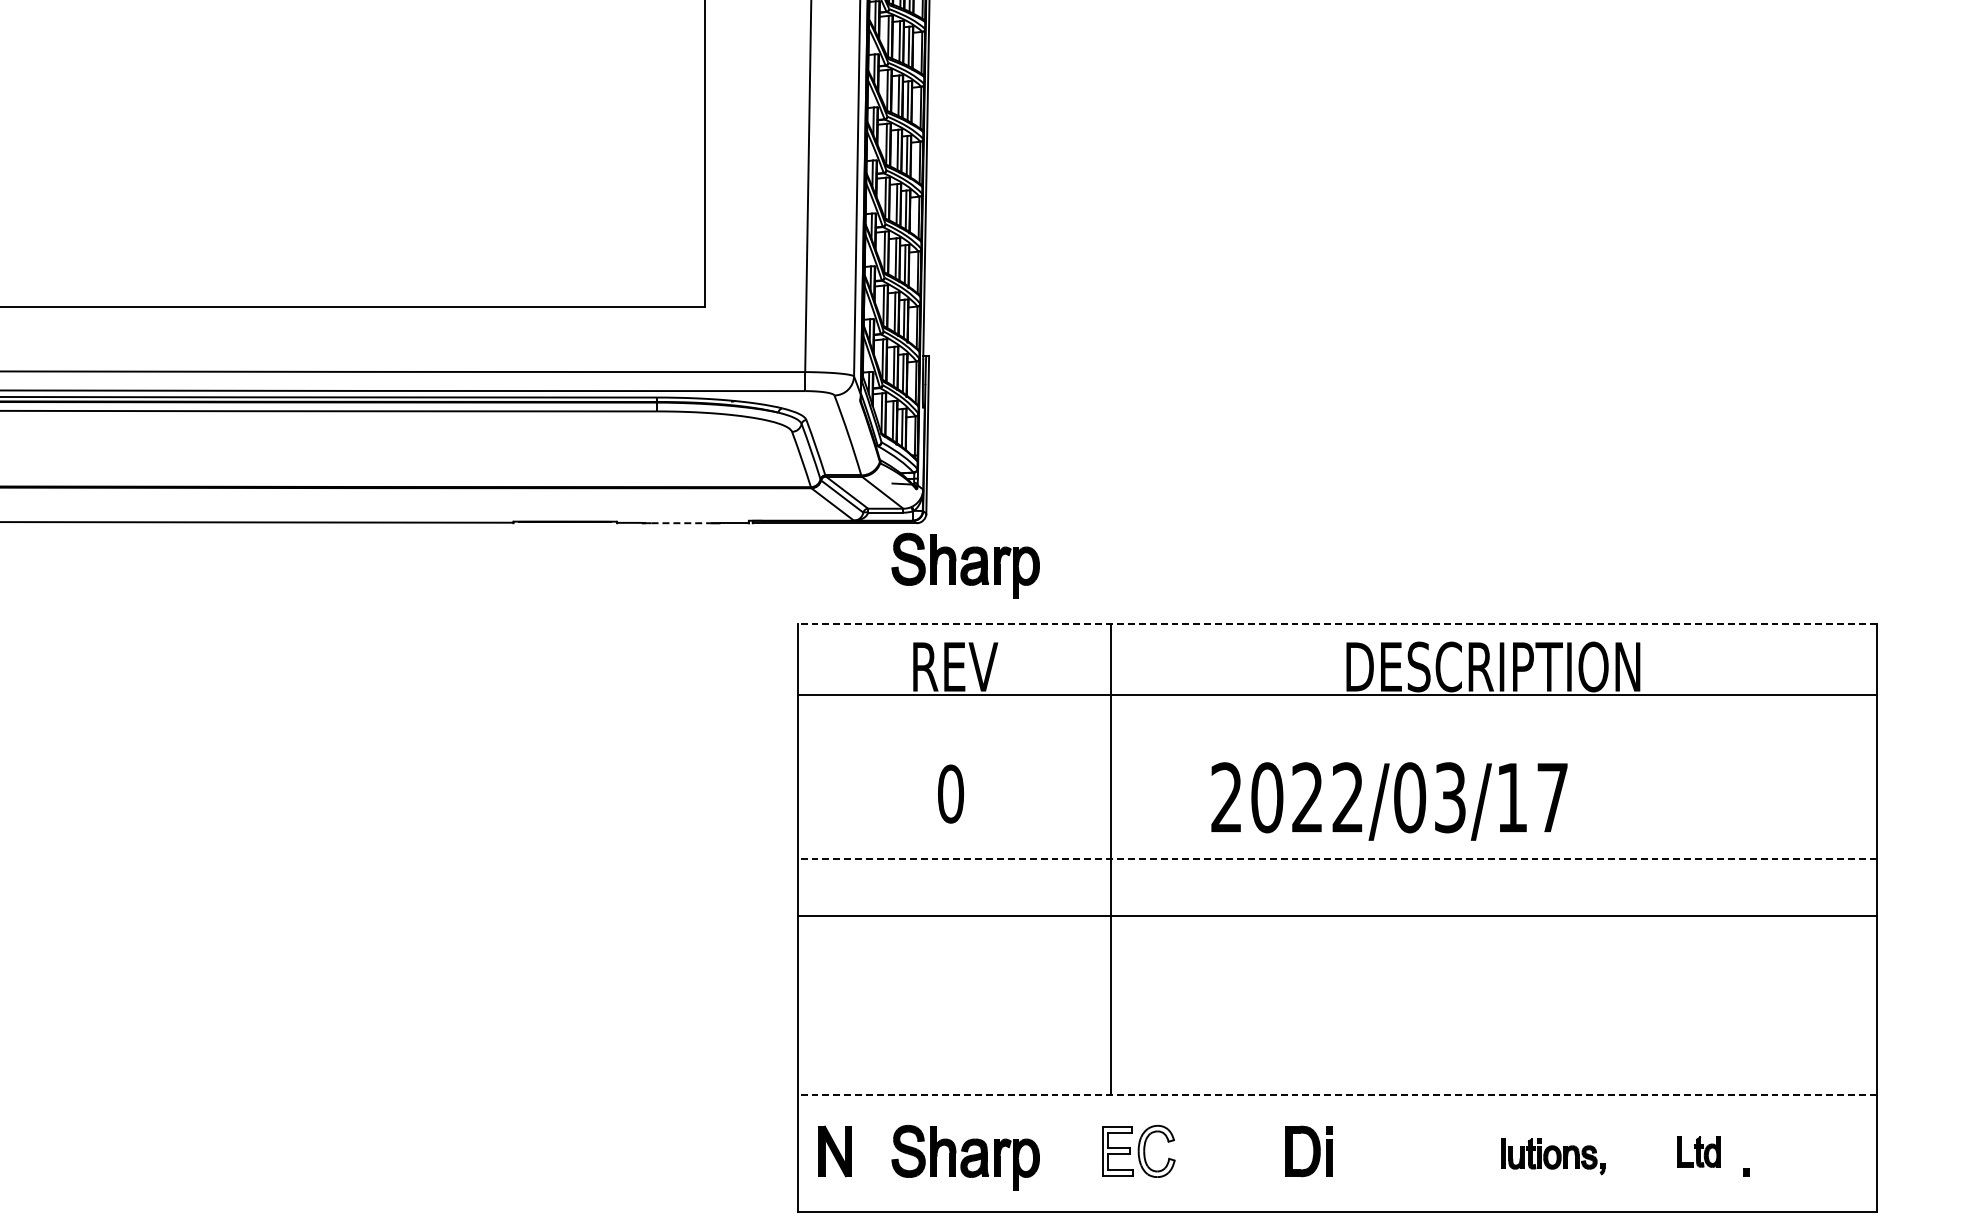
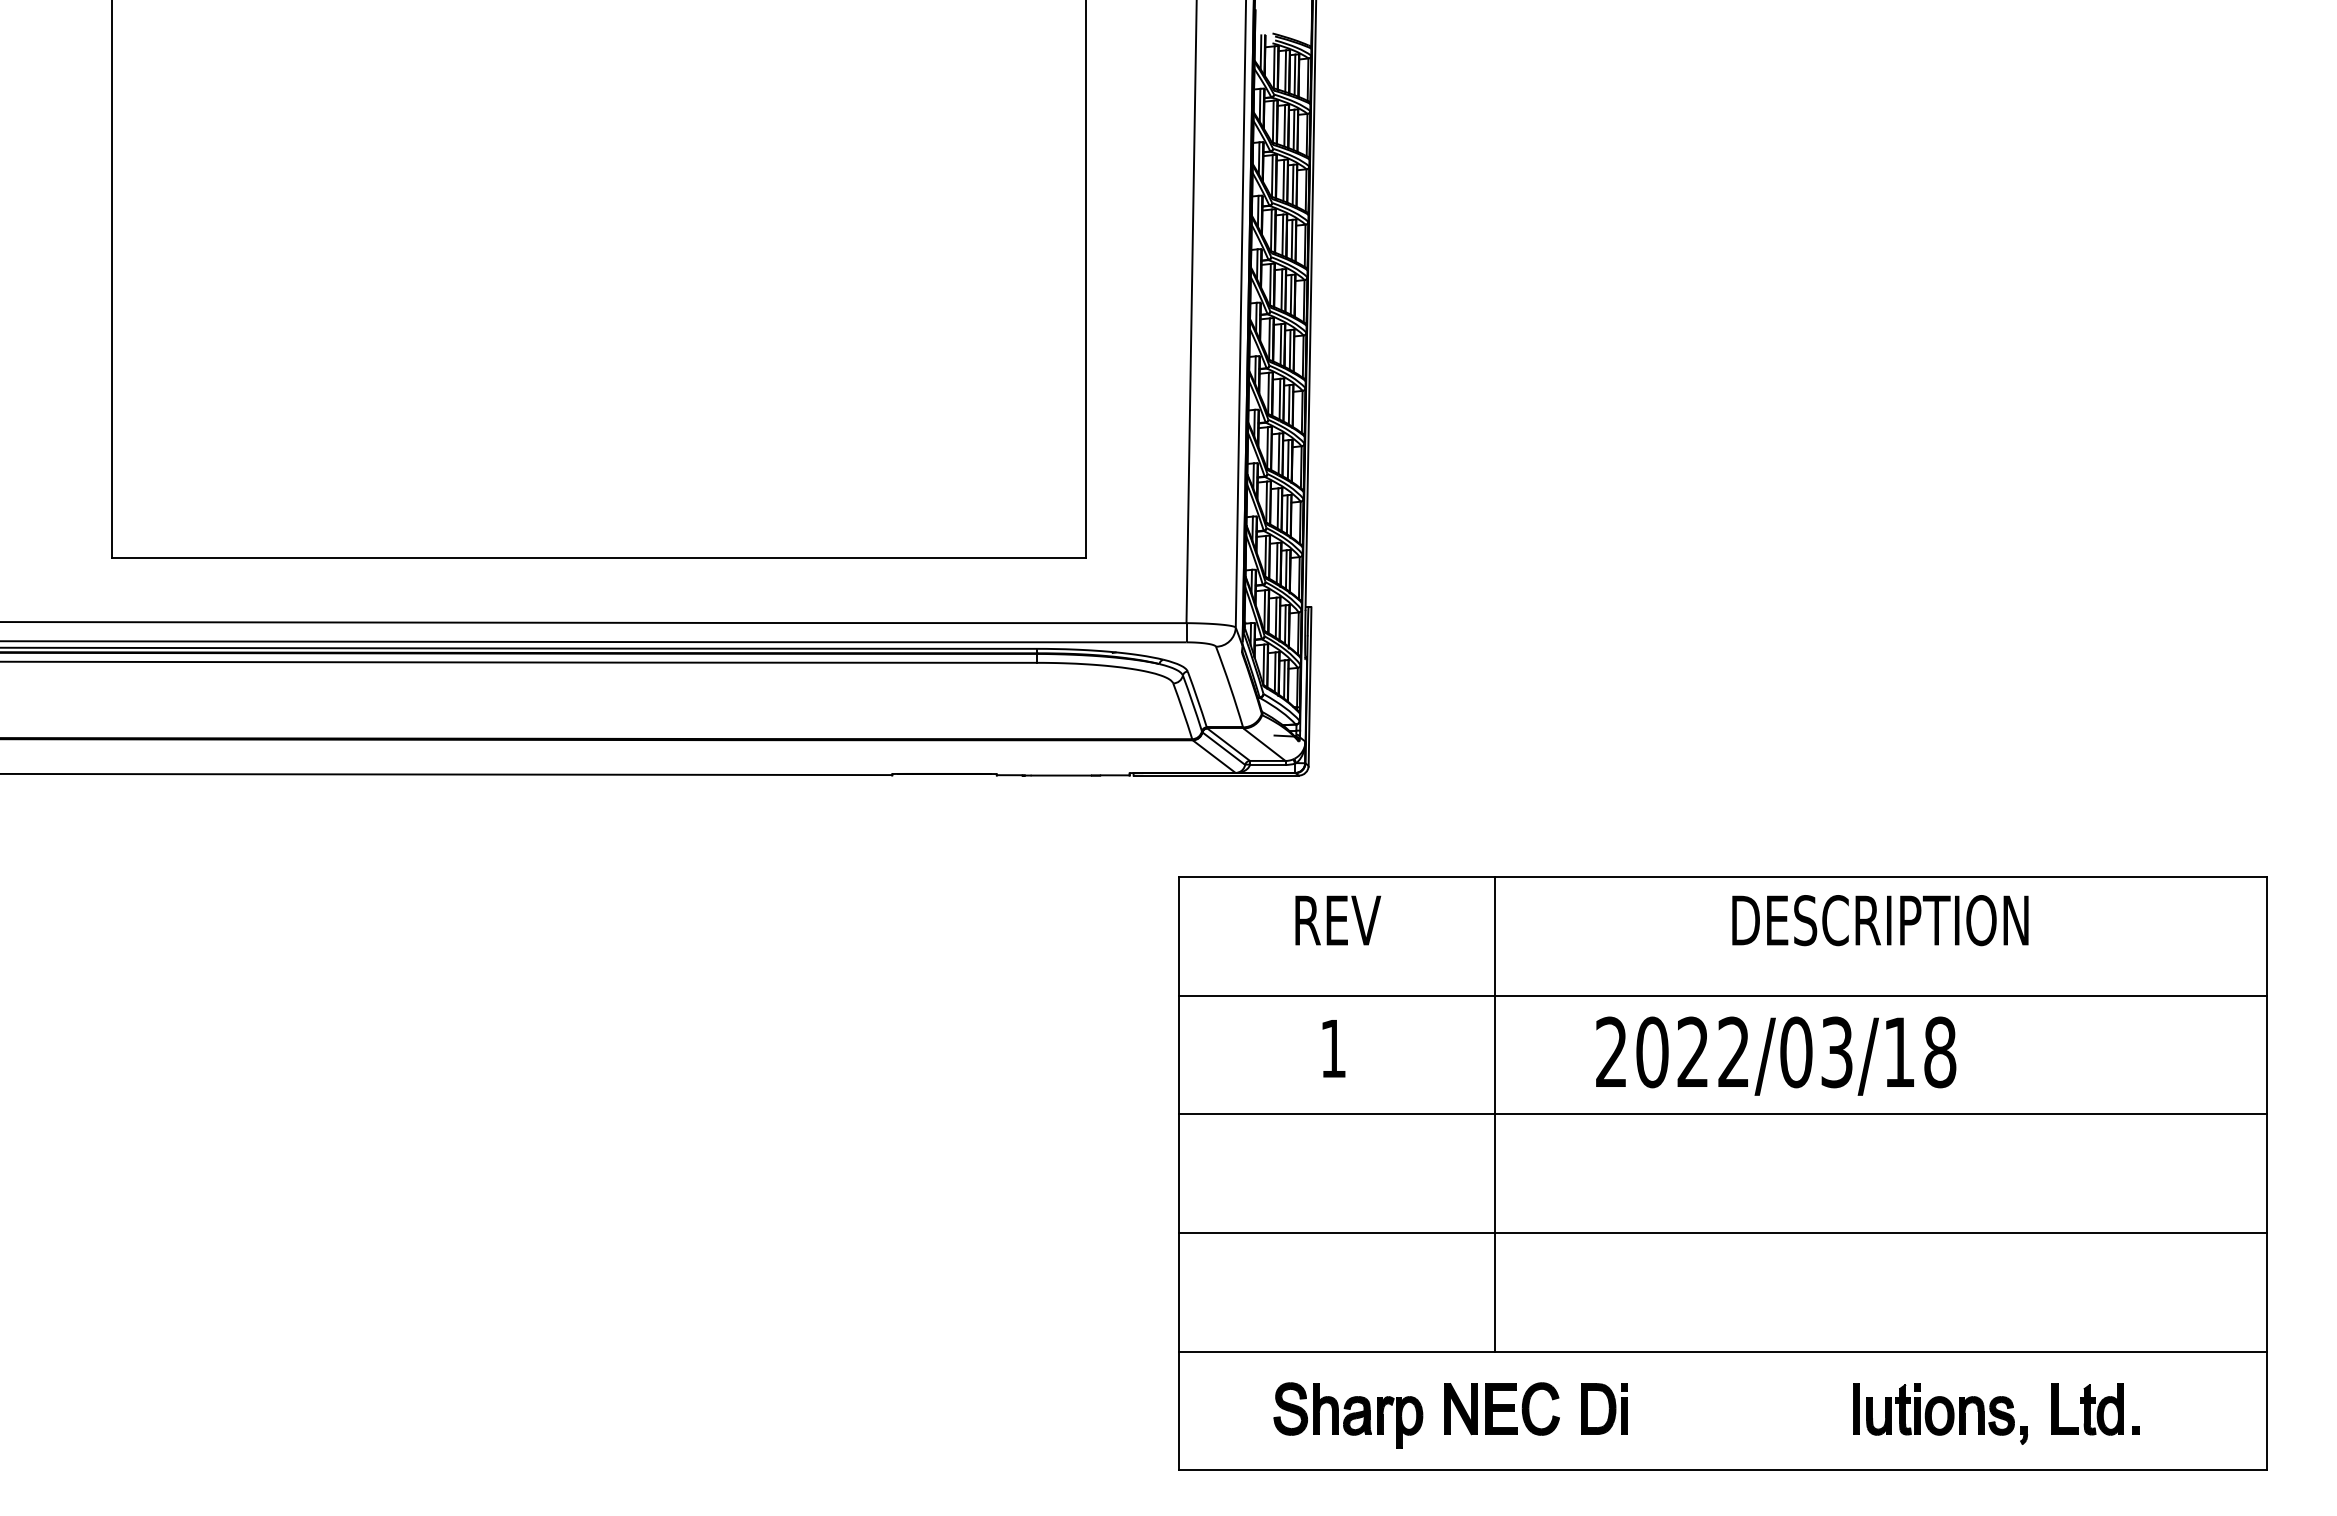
line: (681, 523) -> (1061, 775), dashed -> solid
part: (965, 565) -> (1348, 818), removed
line: (1336, 623) -> (1722, 876), dashed -> solid
line: (1336, 694) -> (1722, 995), moved
text: (950, 793) -> (1333, 1048), 0 -> 1
text: (1552, 797) -> (1940, 1052), 2022/03/17 -> 2022/03/18
line: (1336, 859) -> (1722, 1114), dashed -> solid
line: (1336, 916) -> (1722, 1233), moved
line: (1336, 1094) -> (1722, 1351), dashed -> solid
fill: (1156, 1150) -> (1540, 1408), added
part: (1308, 1150) -> (1604, 1408), moved
part: (834, 1151) -> (1460, 1409), moved
fill: (1117, 1151) -> (1501, 1409), added
part: (1698, 1151) -> (2087, 1409), size x1.67
part: (1552, 1155) -> (1940, 1413), size x1.67

